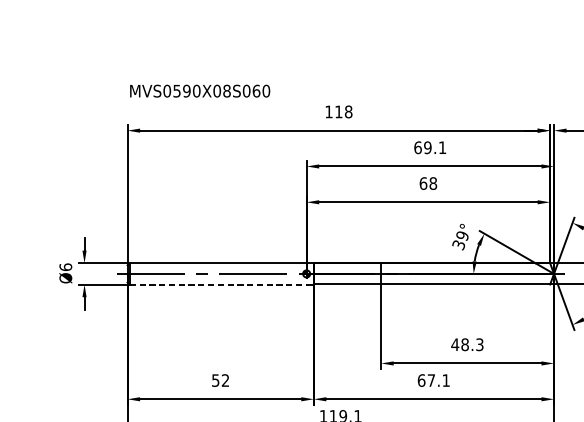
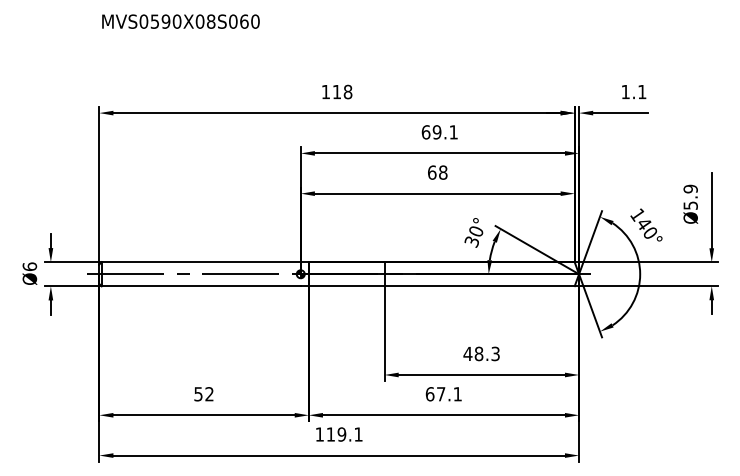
text: (199, 91) -> (180, 21), moved
text: (462, 236) -> (476, 232), 39° -> 30°
line: (218, 284) -> (201, 286), dashed -> solid

